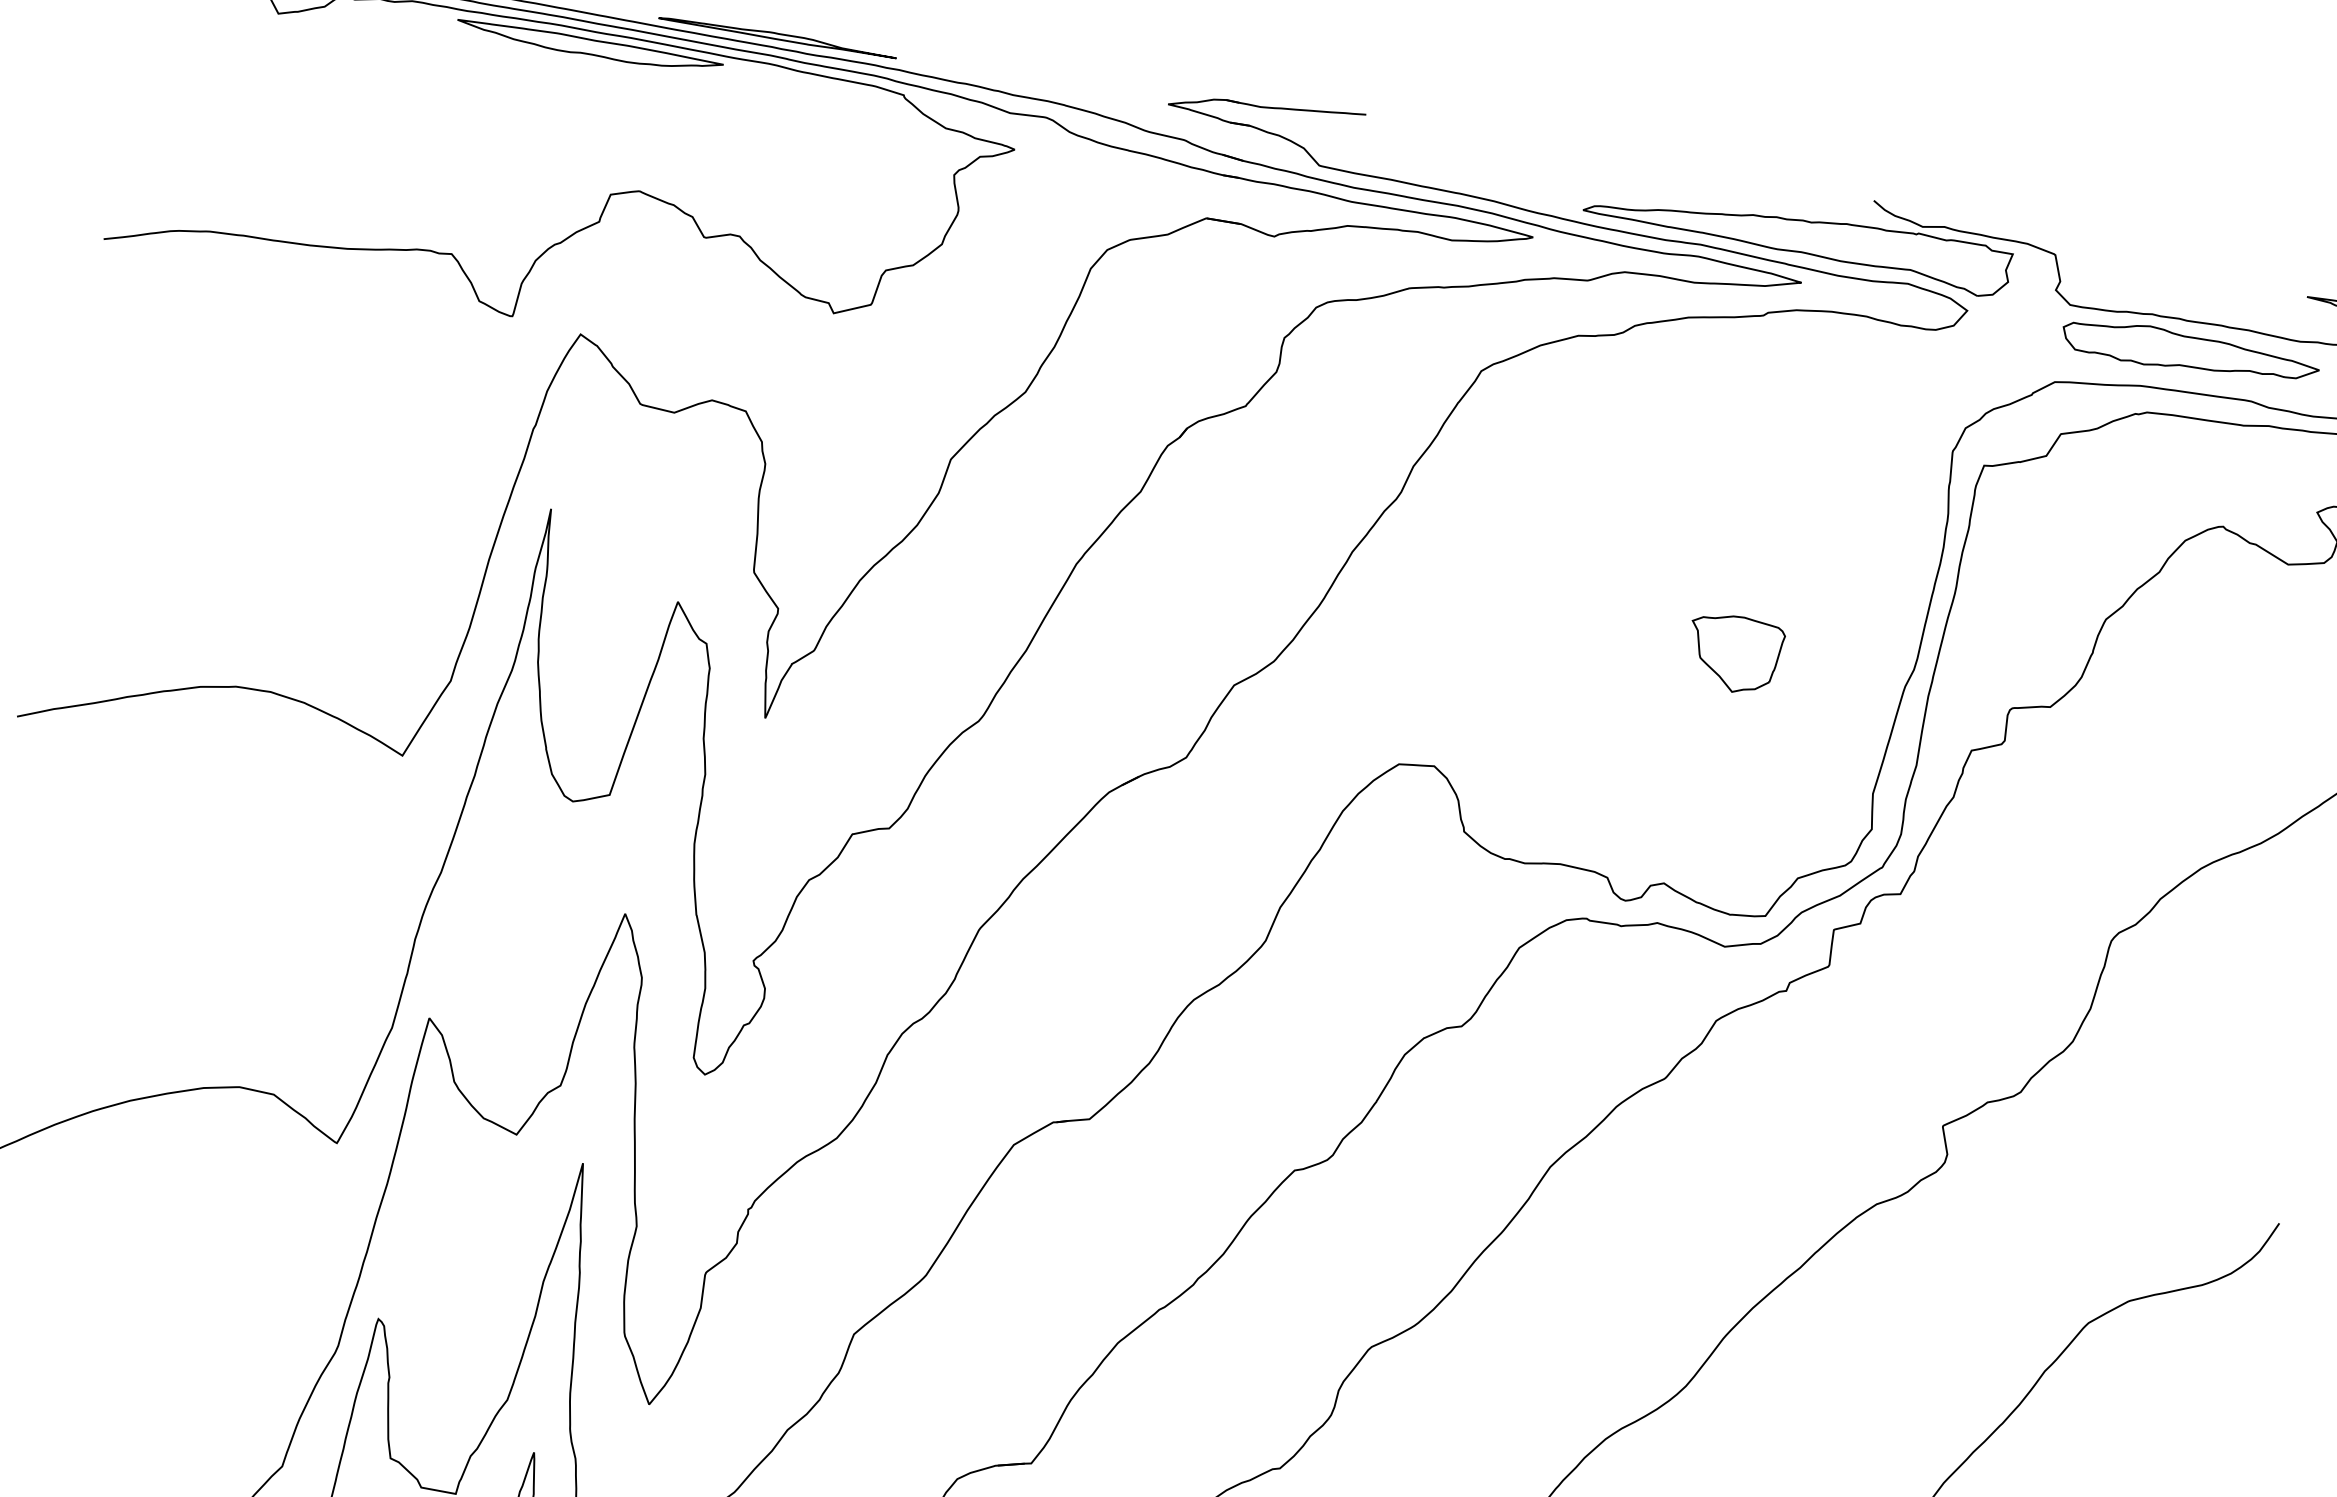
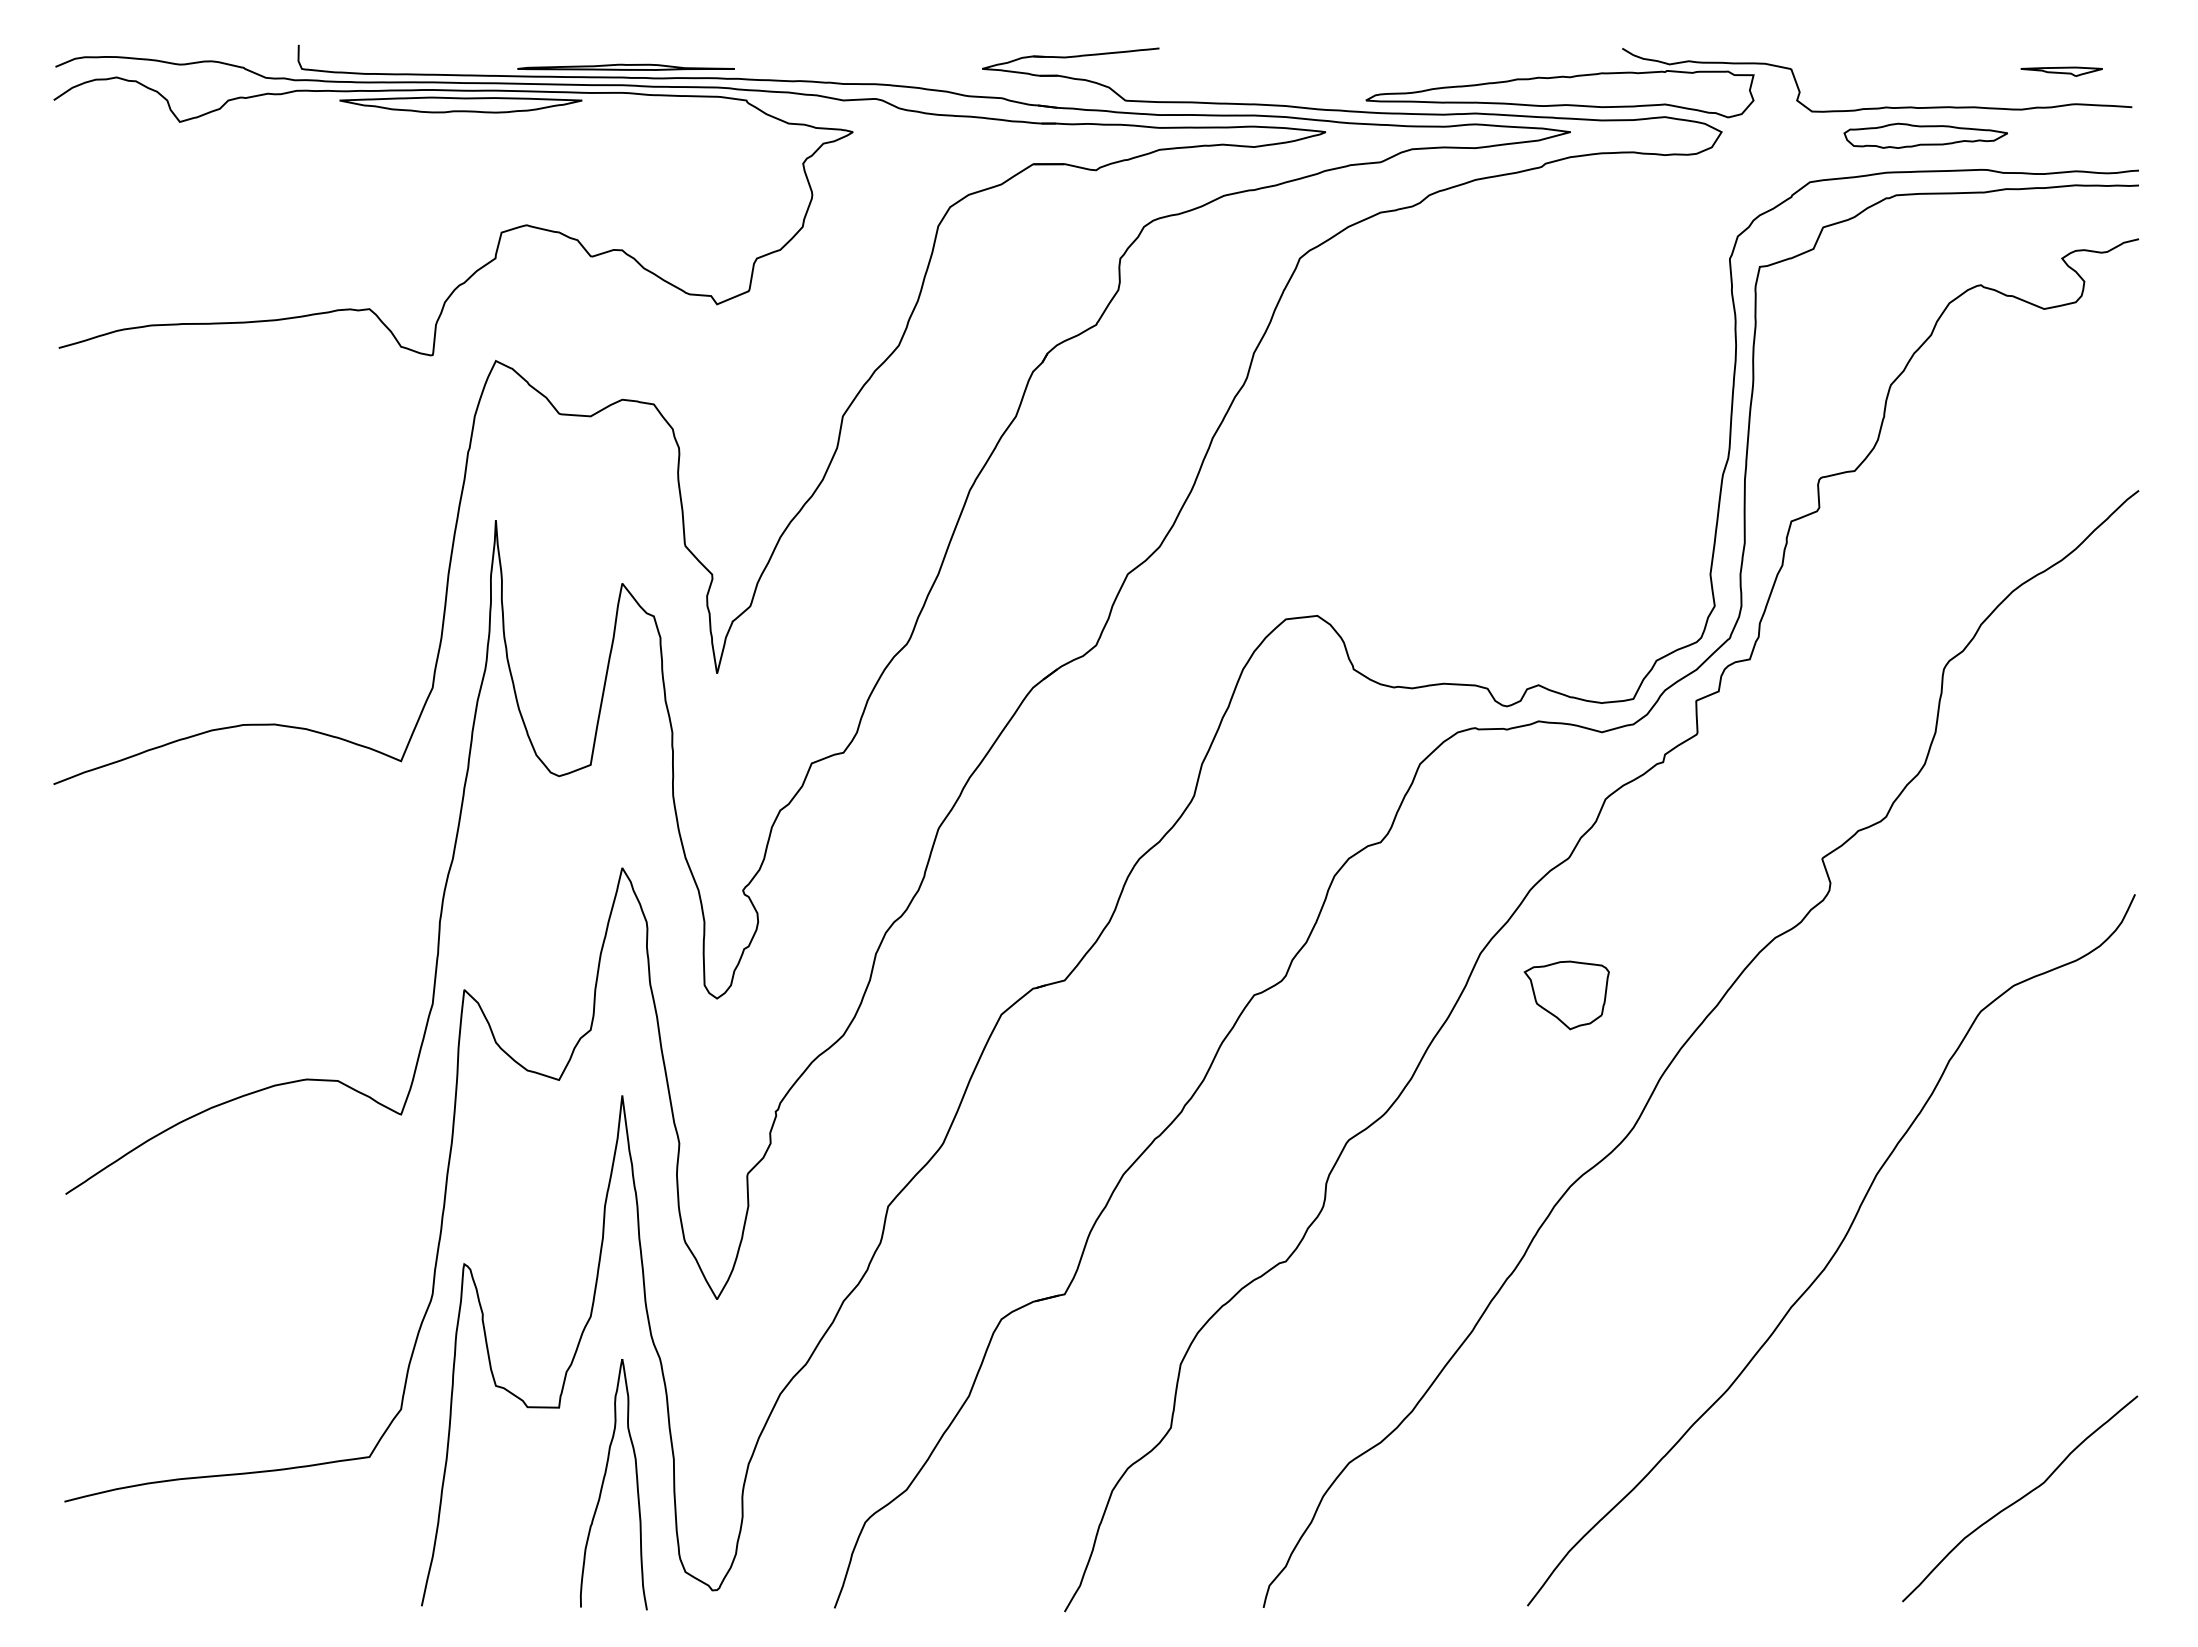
part: (2190, 352) -> (1925, 135), size x0.7
part: (1734, 654) -> (1566, 995), moved

